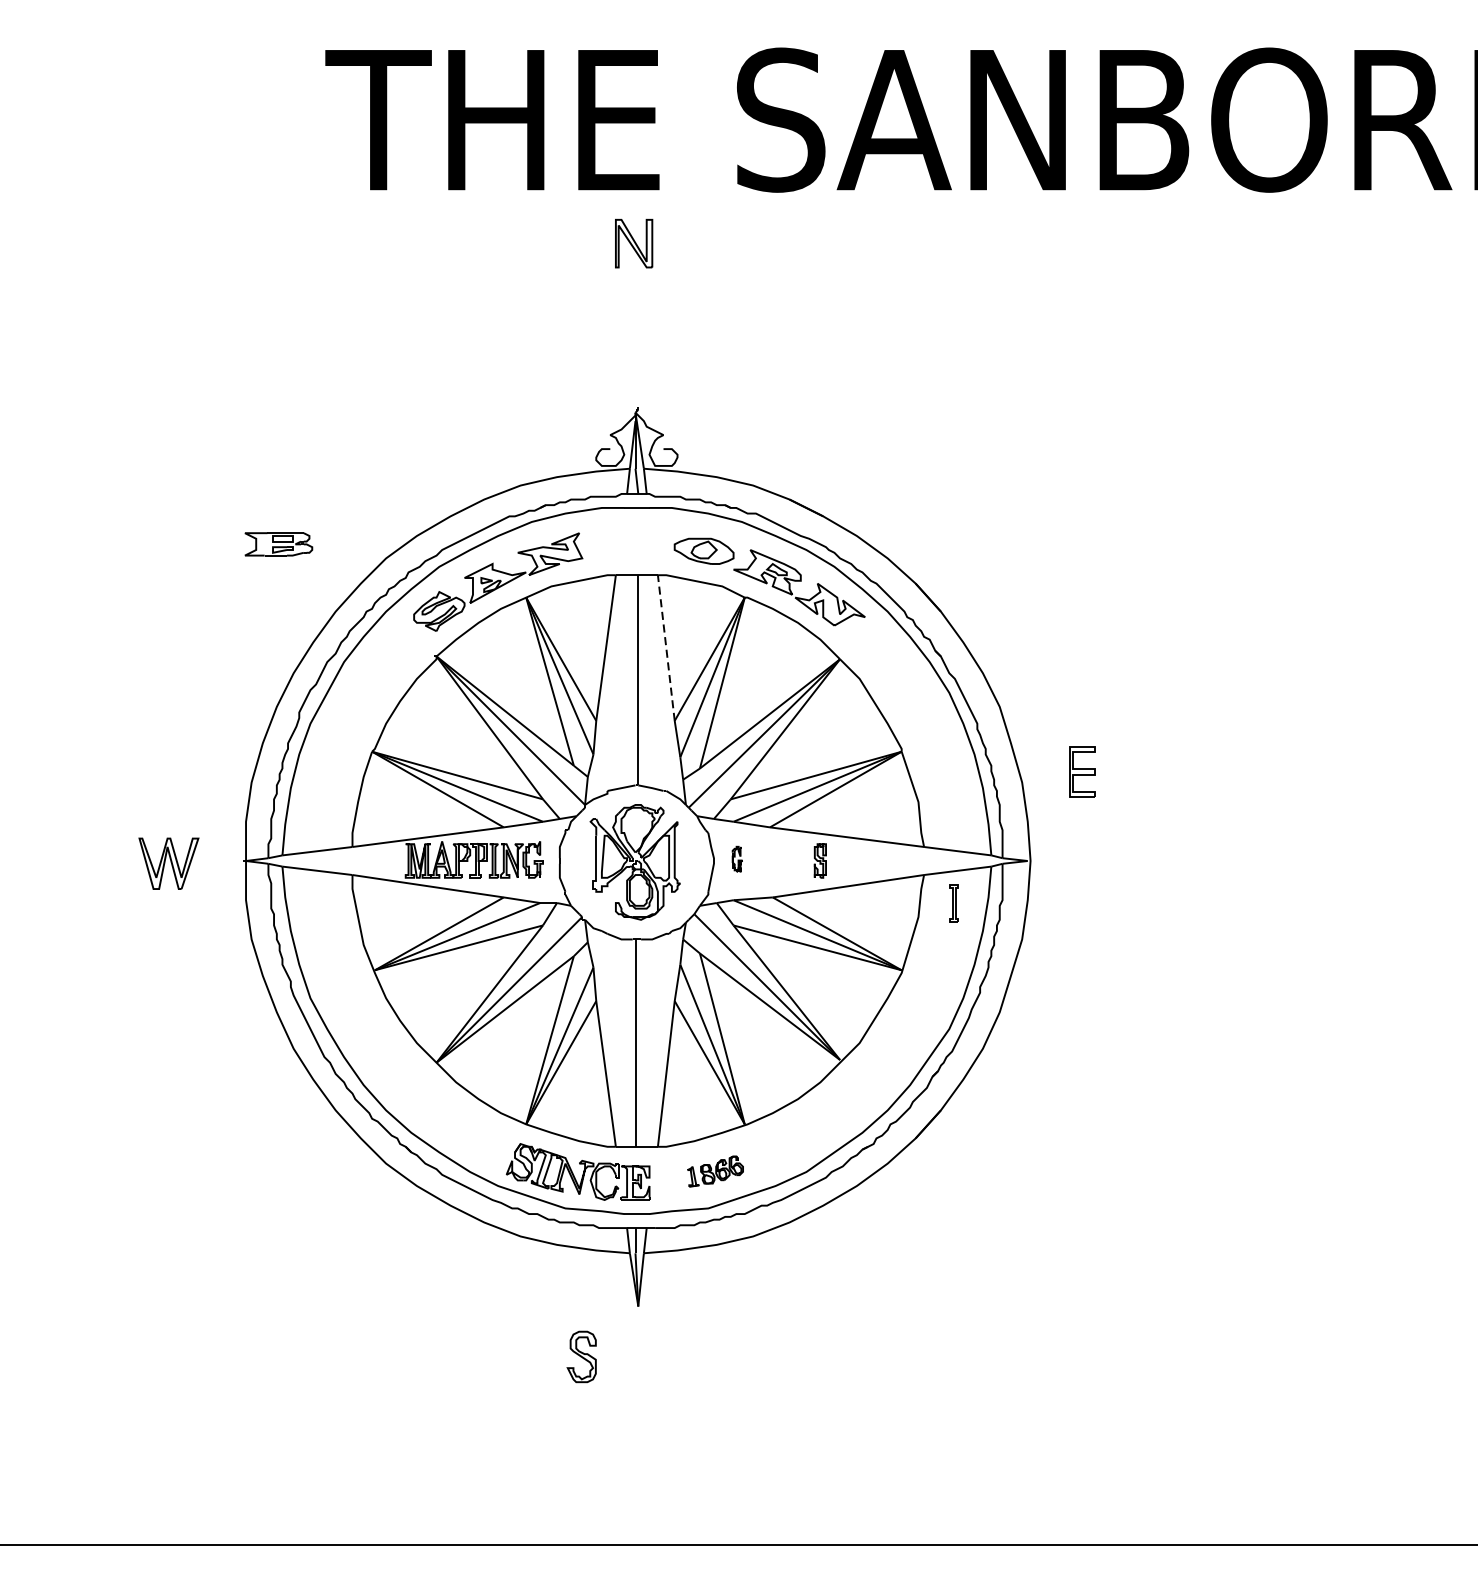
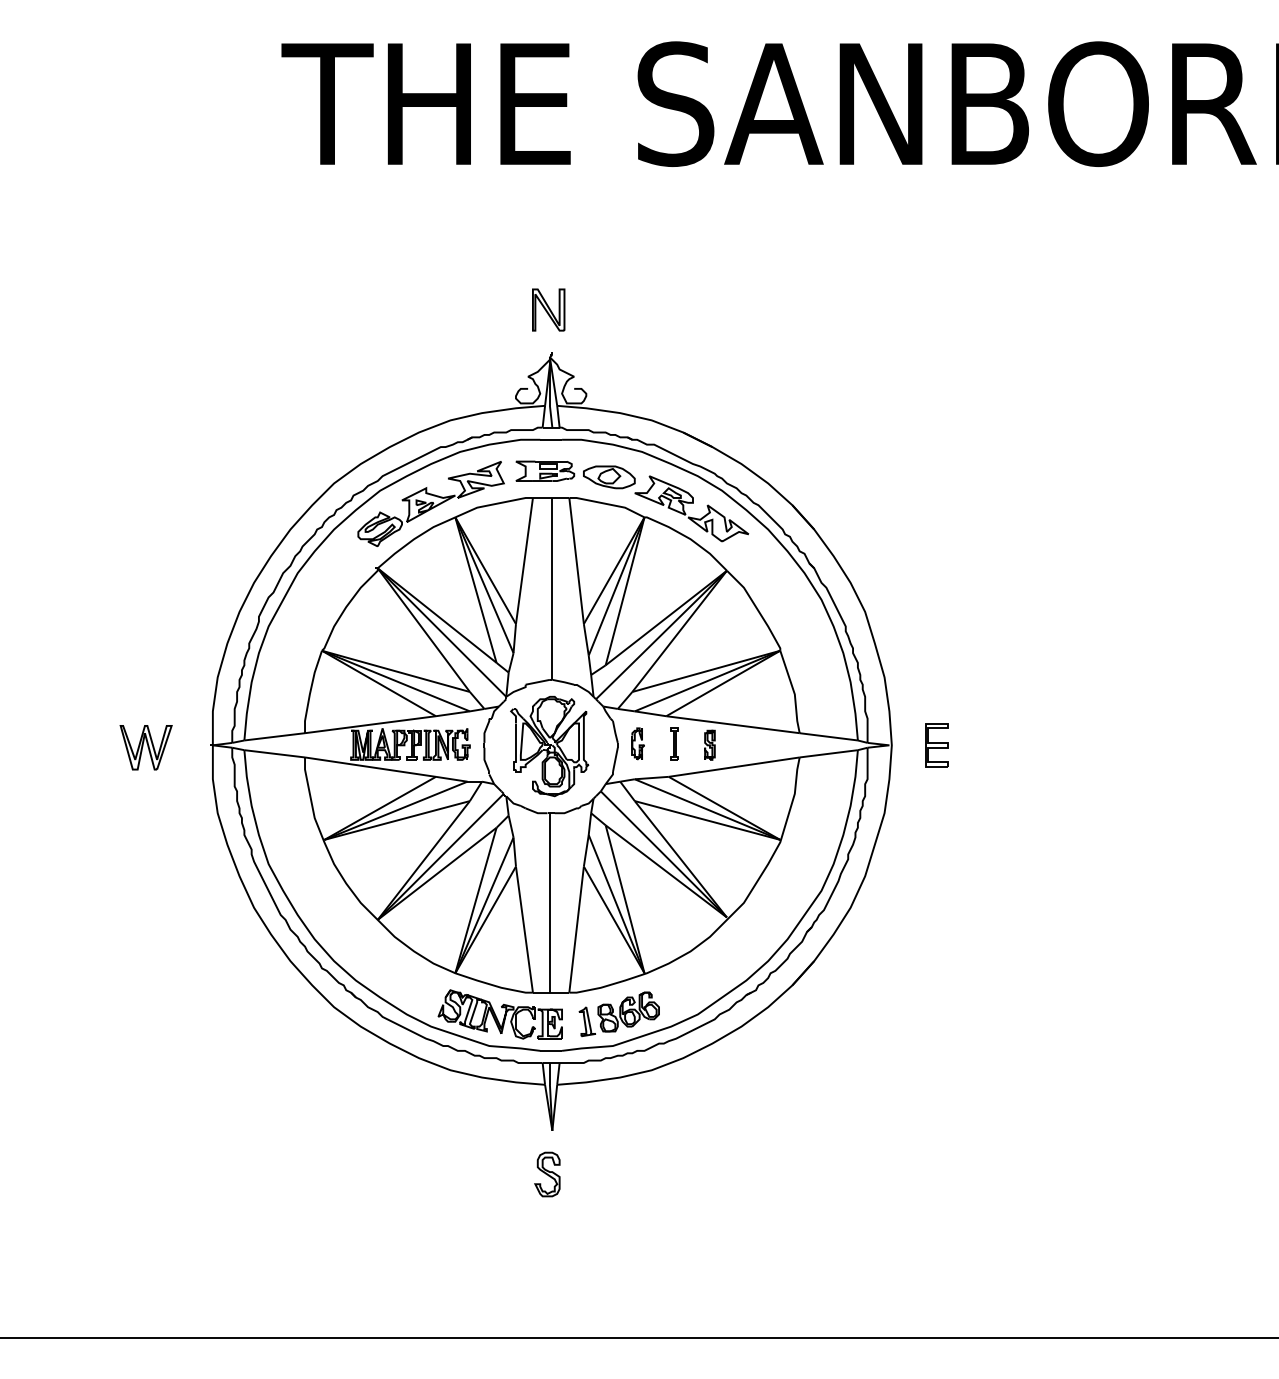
part: (633, 243) -> (548, 309), moved
part: (279, 543) -> (545, 470), moved
line: (666, 647) -> (576, 560), dashed -> solid
part: (1082, 772) -> (936, 745), moved
part: (736, 858) -> (637, 743), size x1.43
part: (953, 902) -> (674, 743), moved
part: (714, 1170) -> (618, 1013), size x1.67
part: (581, 1356) -> (547, 1174), moved

